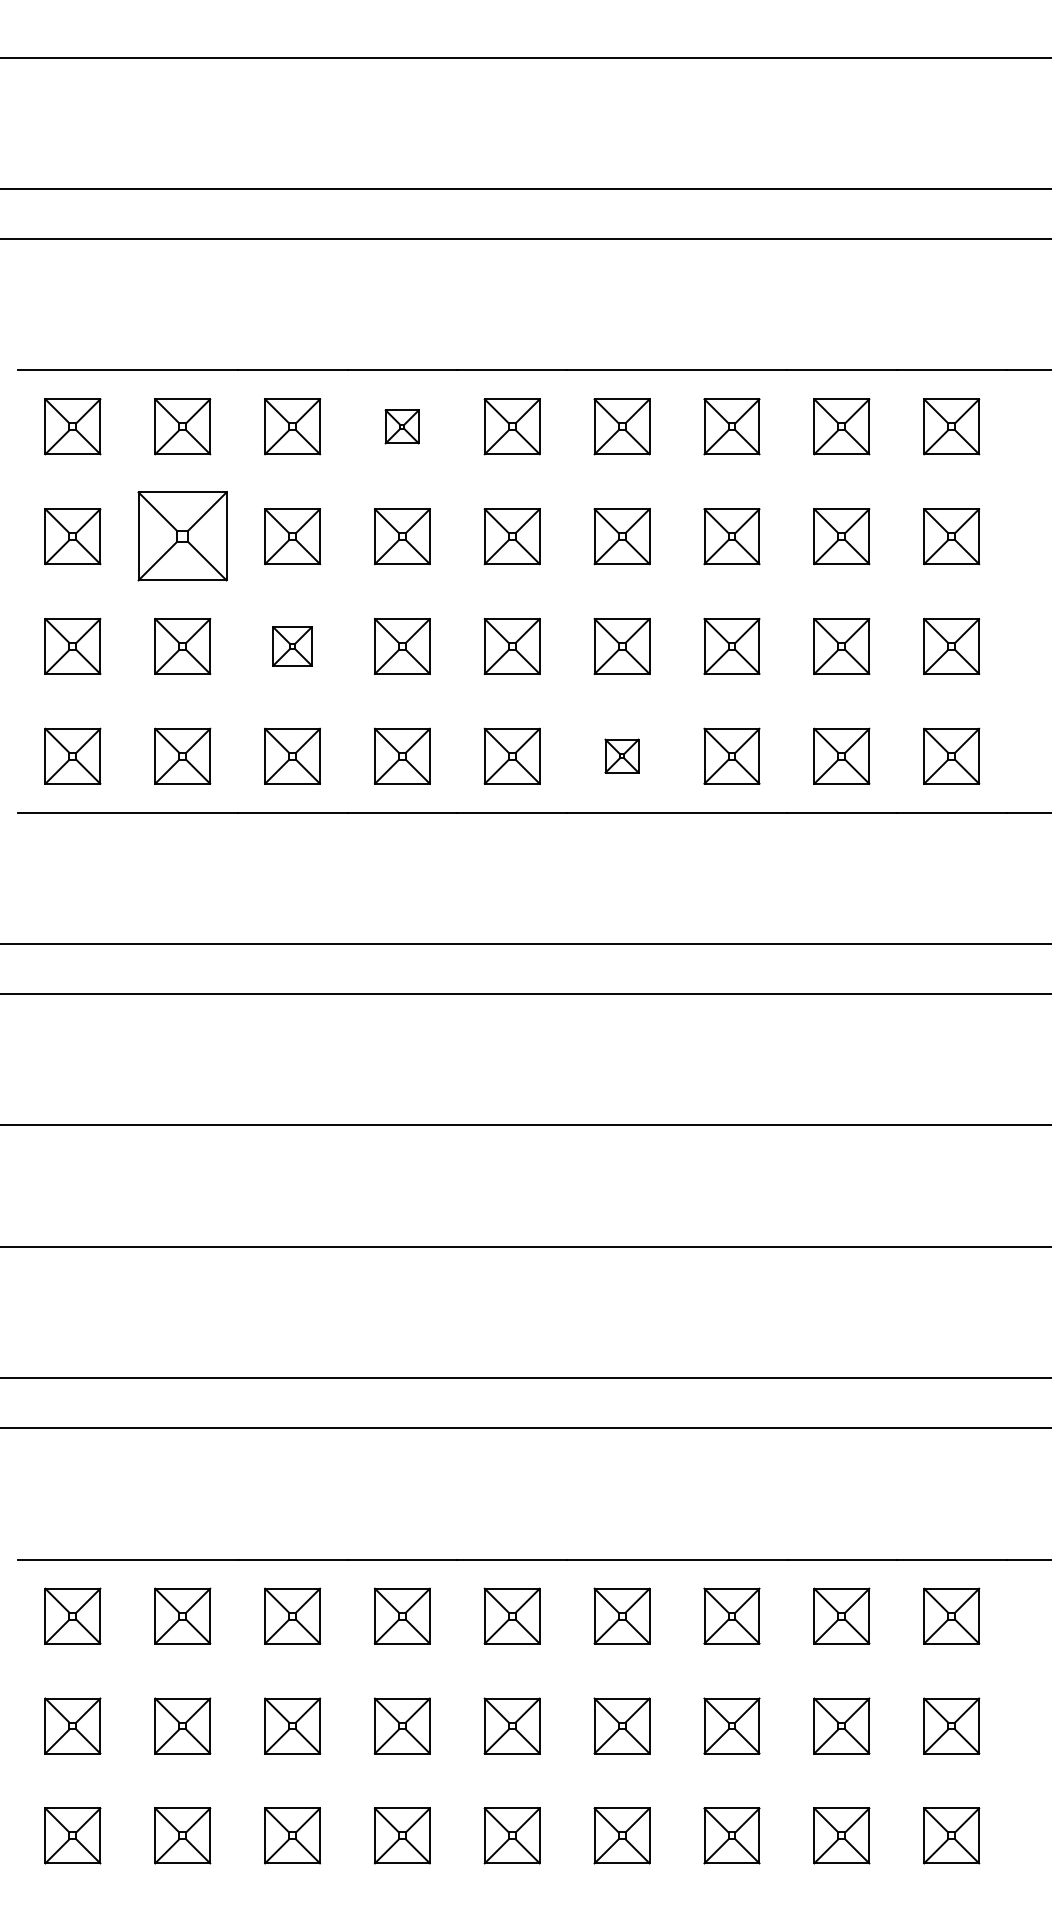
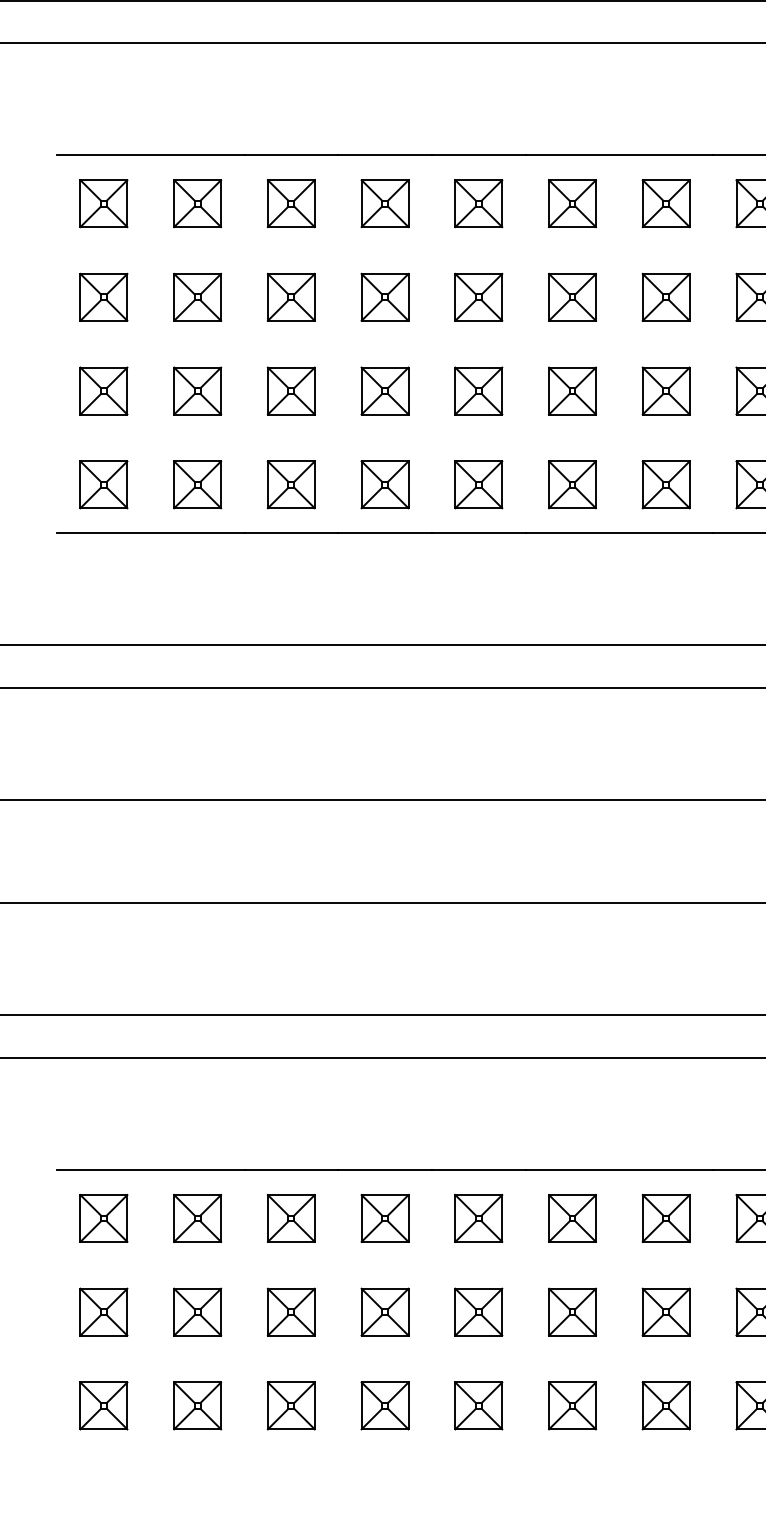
part: (401, 426) -> (384, 203), size x1.67
part: (182, 536) -> (197, 297), size x0.62
part: (292, 646) -> (291, 391), size x1.43
part: (621, 755) -> (572, 484), size x1.67

